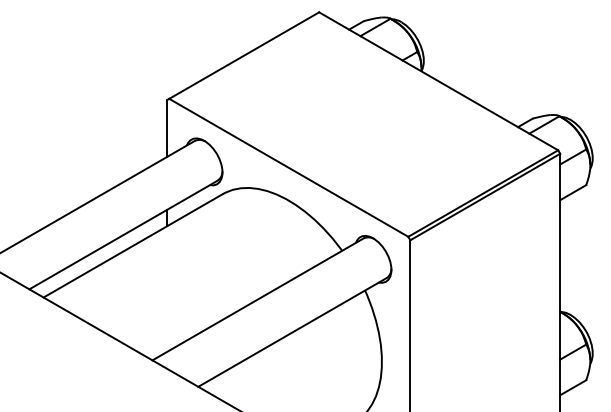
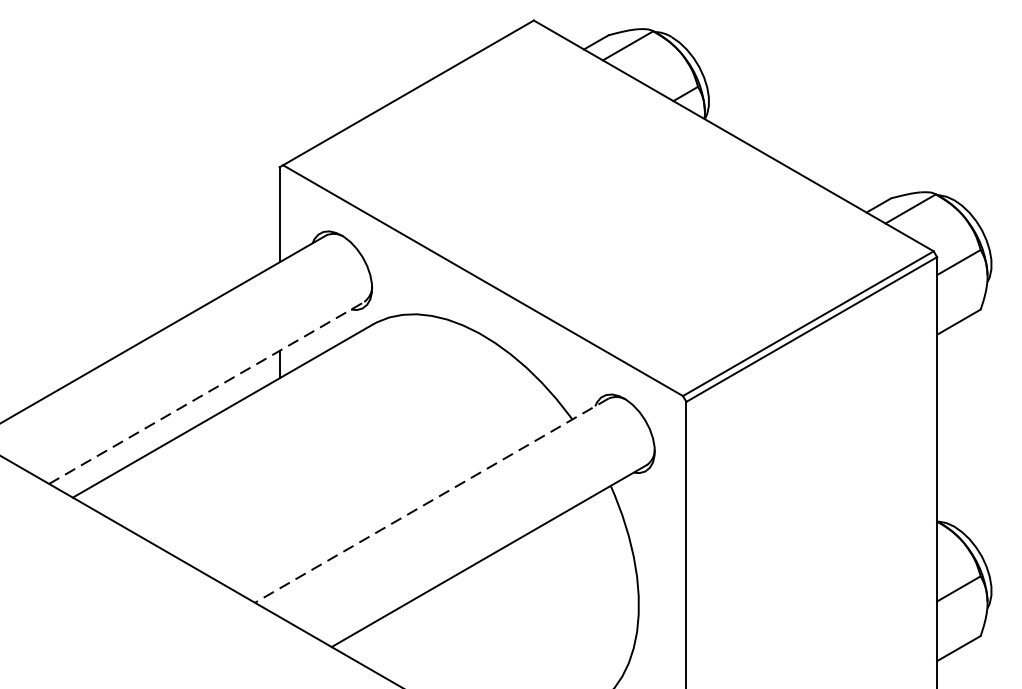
line: (123, 234) -> (206, 392), solid -> dashed
line: (257, 299) -> (430, 500), solid -> dashed

